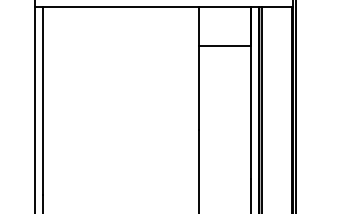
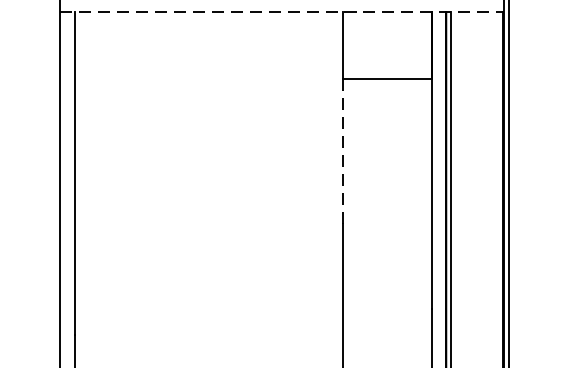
line: (164, 7) -> (283, 12), solid -> dashed
line: (199, 87) -> (343, 150), solid -> dashed

